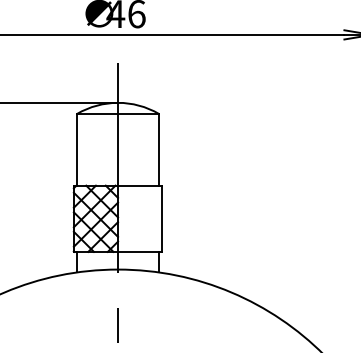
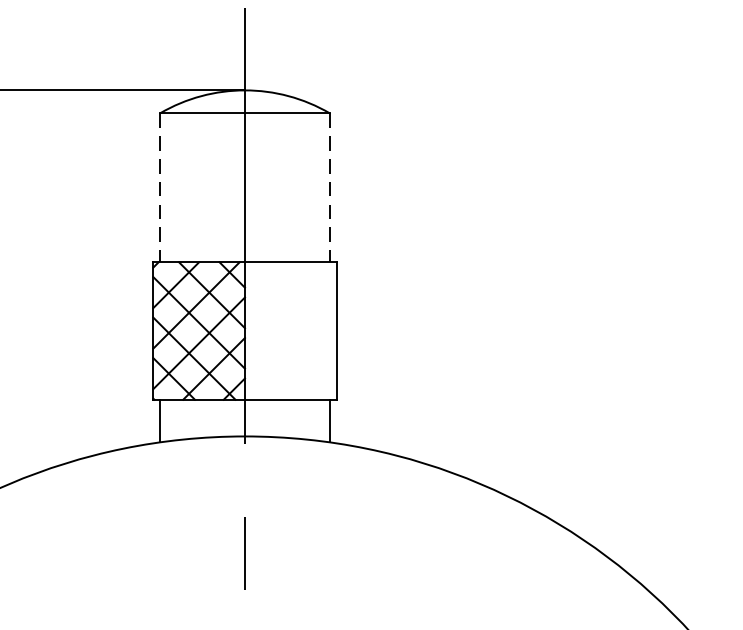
line: (77, 149) -> (160, 187), solid -> dashed
line: (158, 149) -> (328, 187), solid -> dashed

